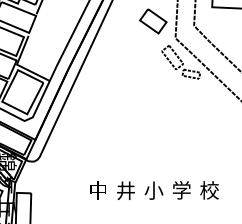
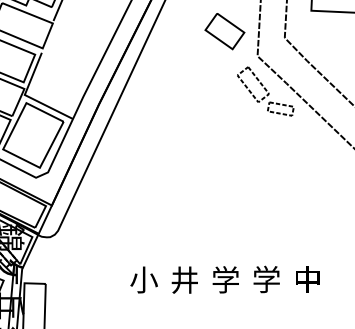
text: (153, 189) -> (225, 278), 小 -> 学
text: (98, 190) -> (144, 279), 中 -> 小
text: (209, 190) -> (307, 279), 校 -> 中

